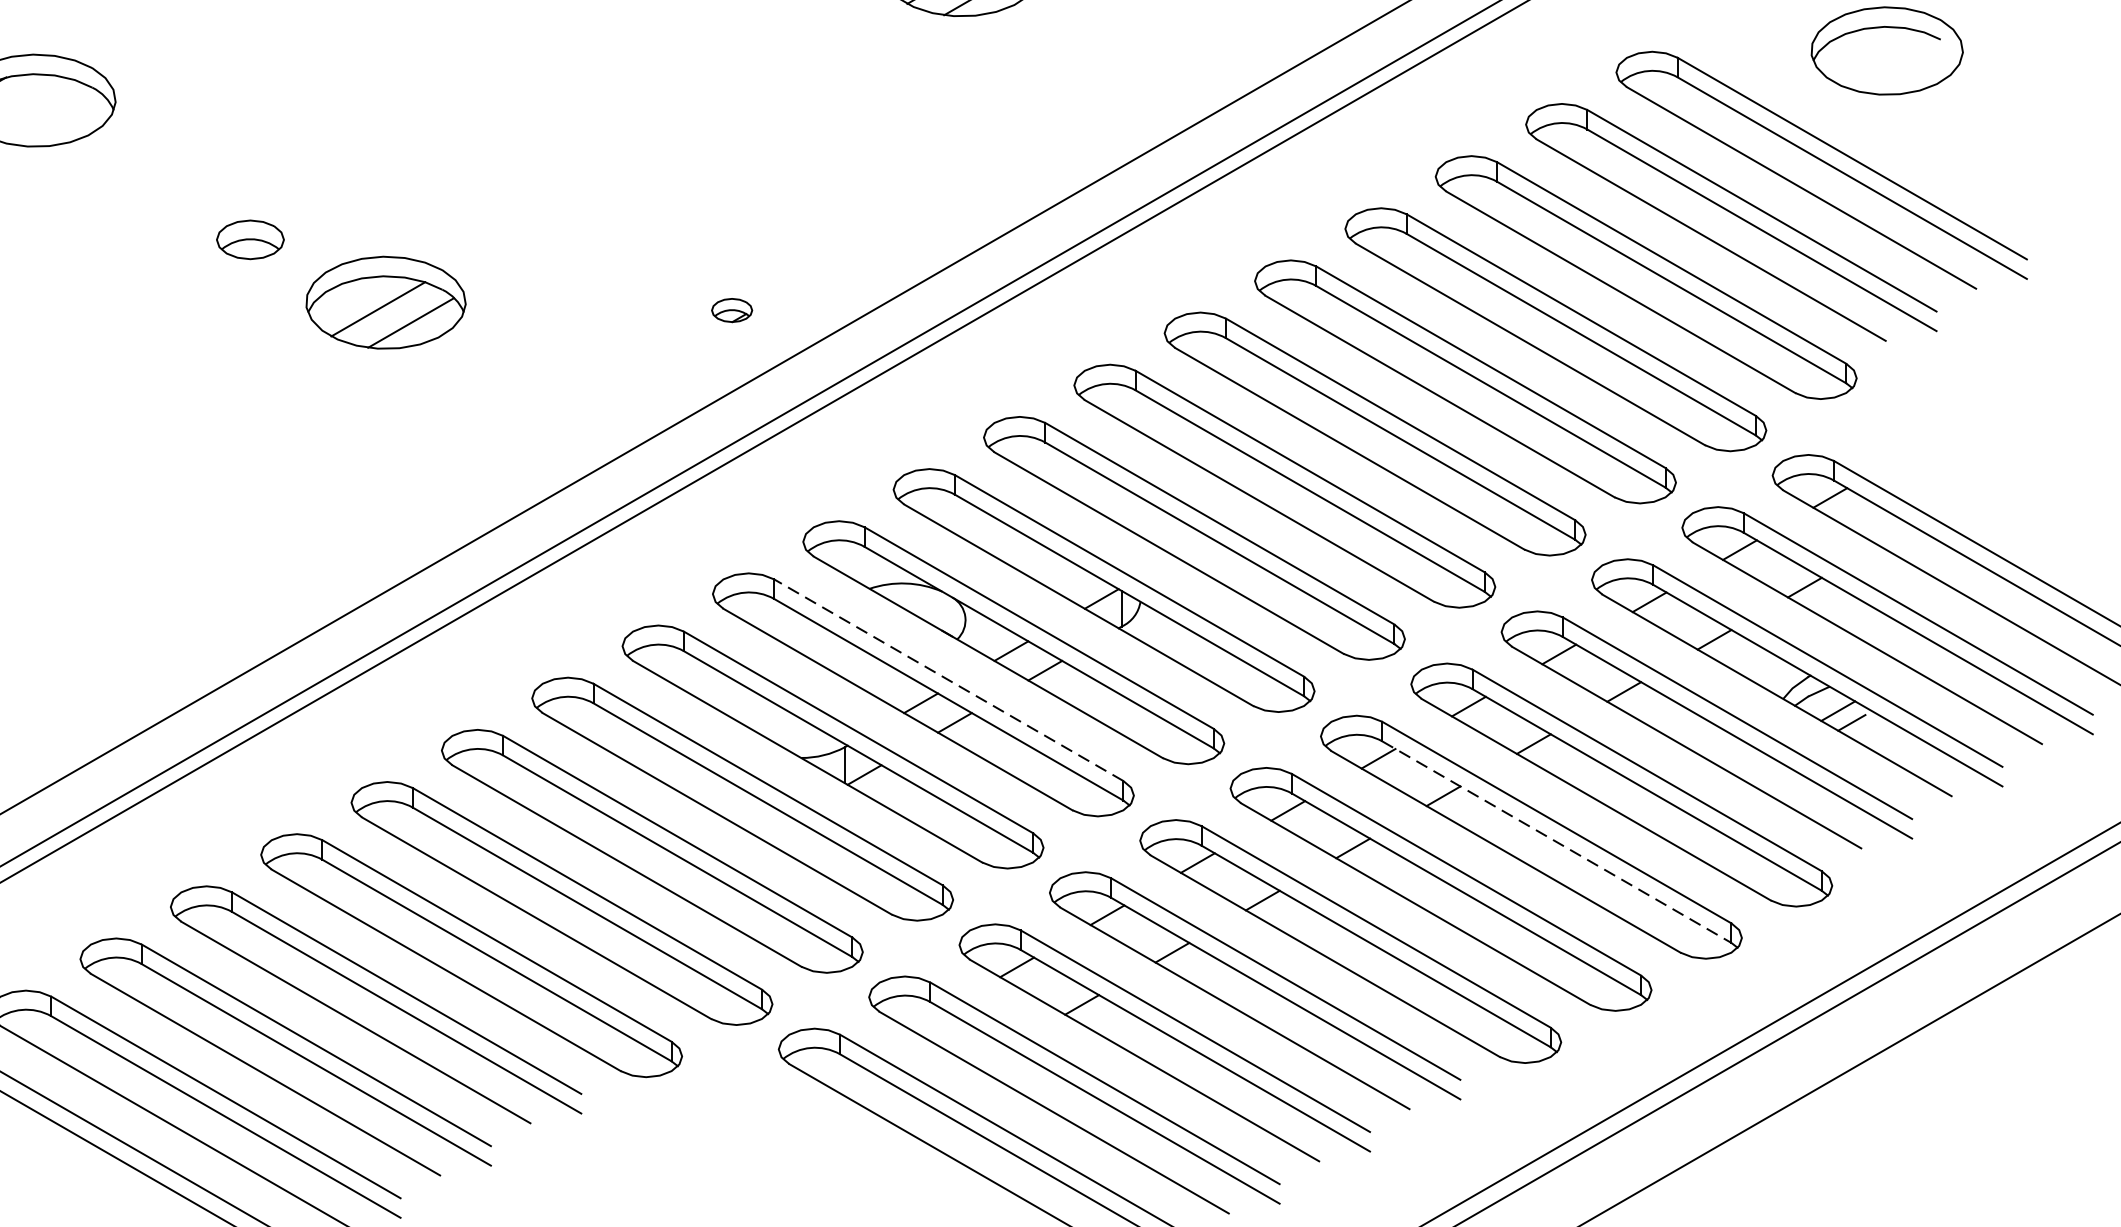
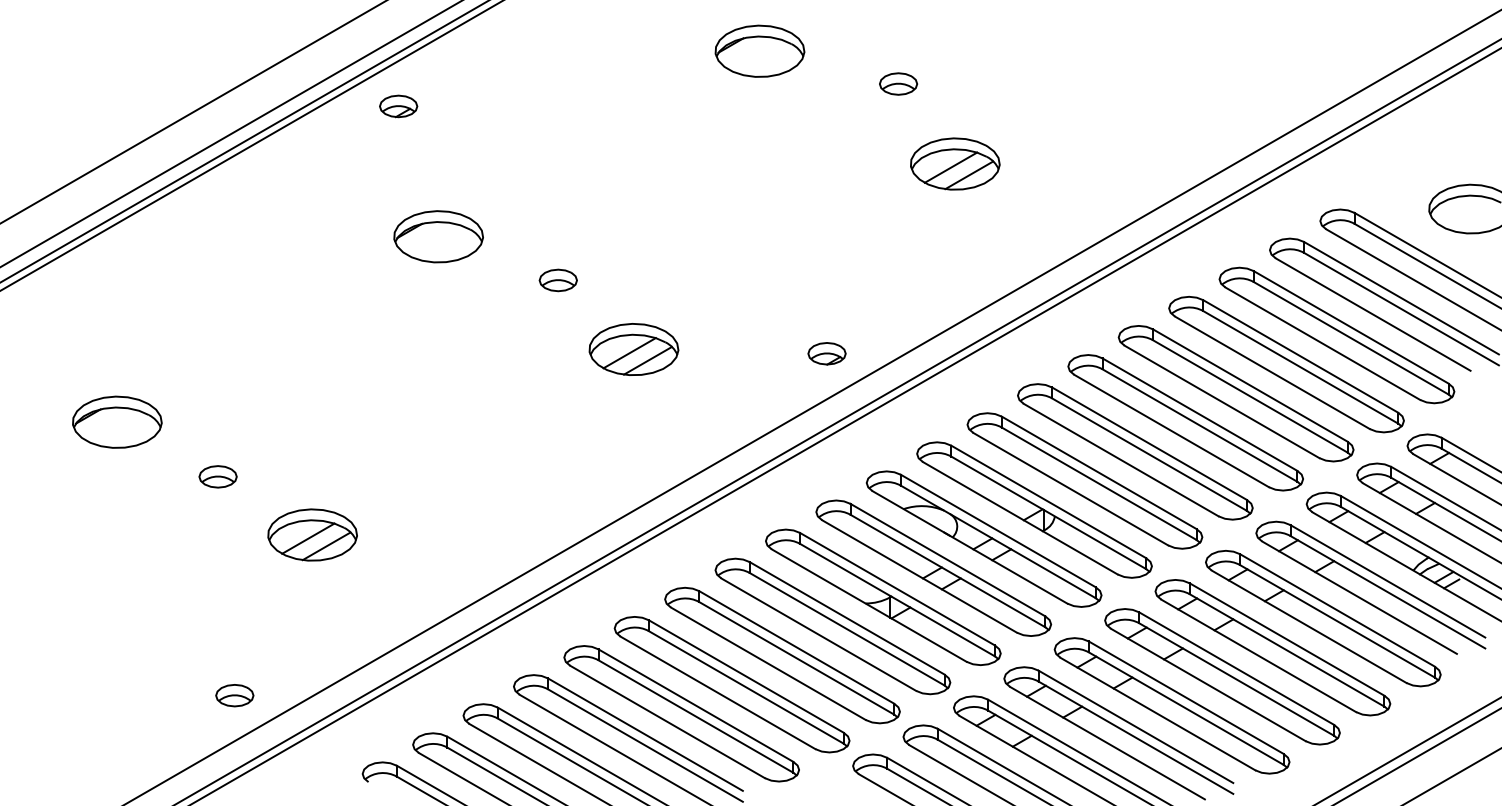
part: (248, 239) -> (557, 280), moved
part: (731, 309) -> (826, 353), size x1.67
line: (948, 679) -> (947, 559), dashed -> solid
line: (1557, 842) -> (1287, 650), dashed -> solid

